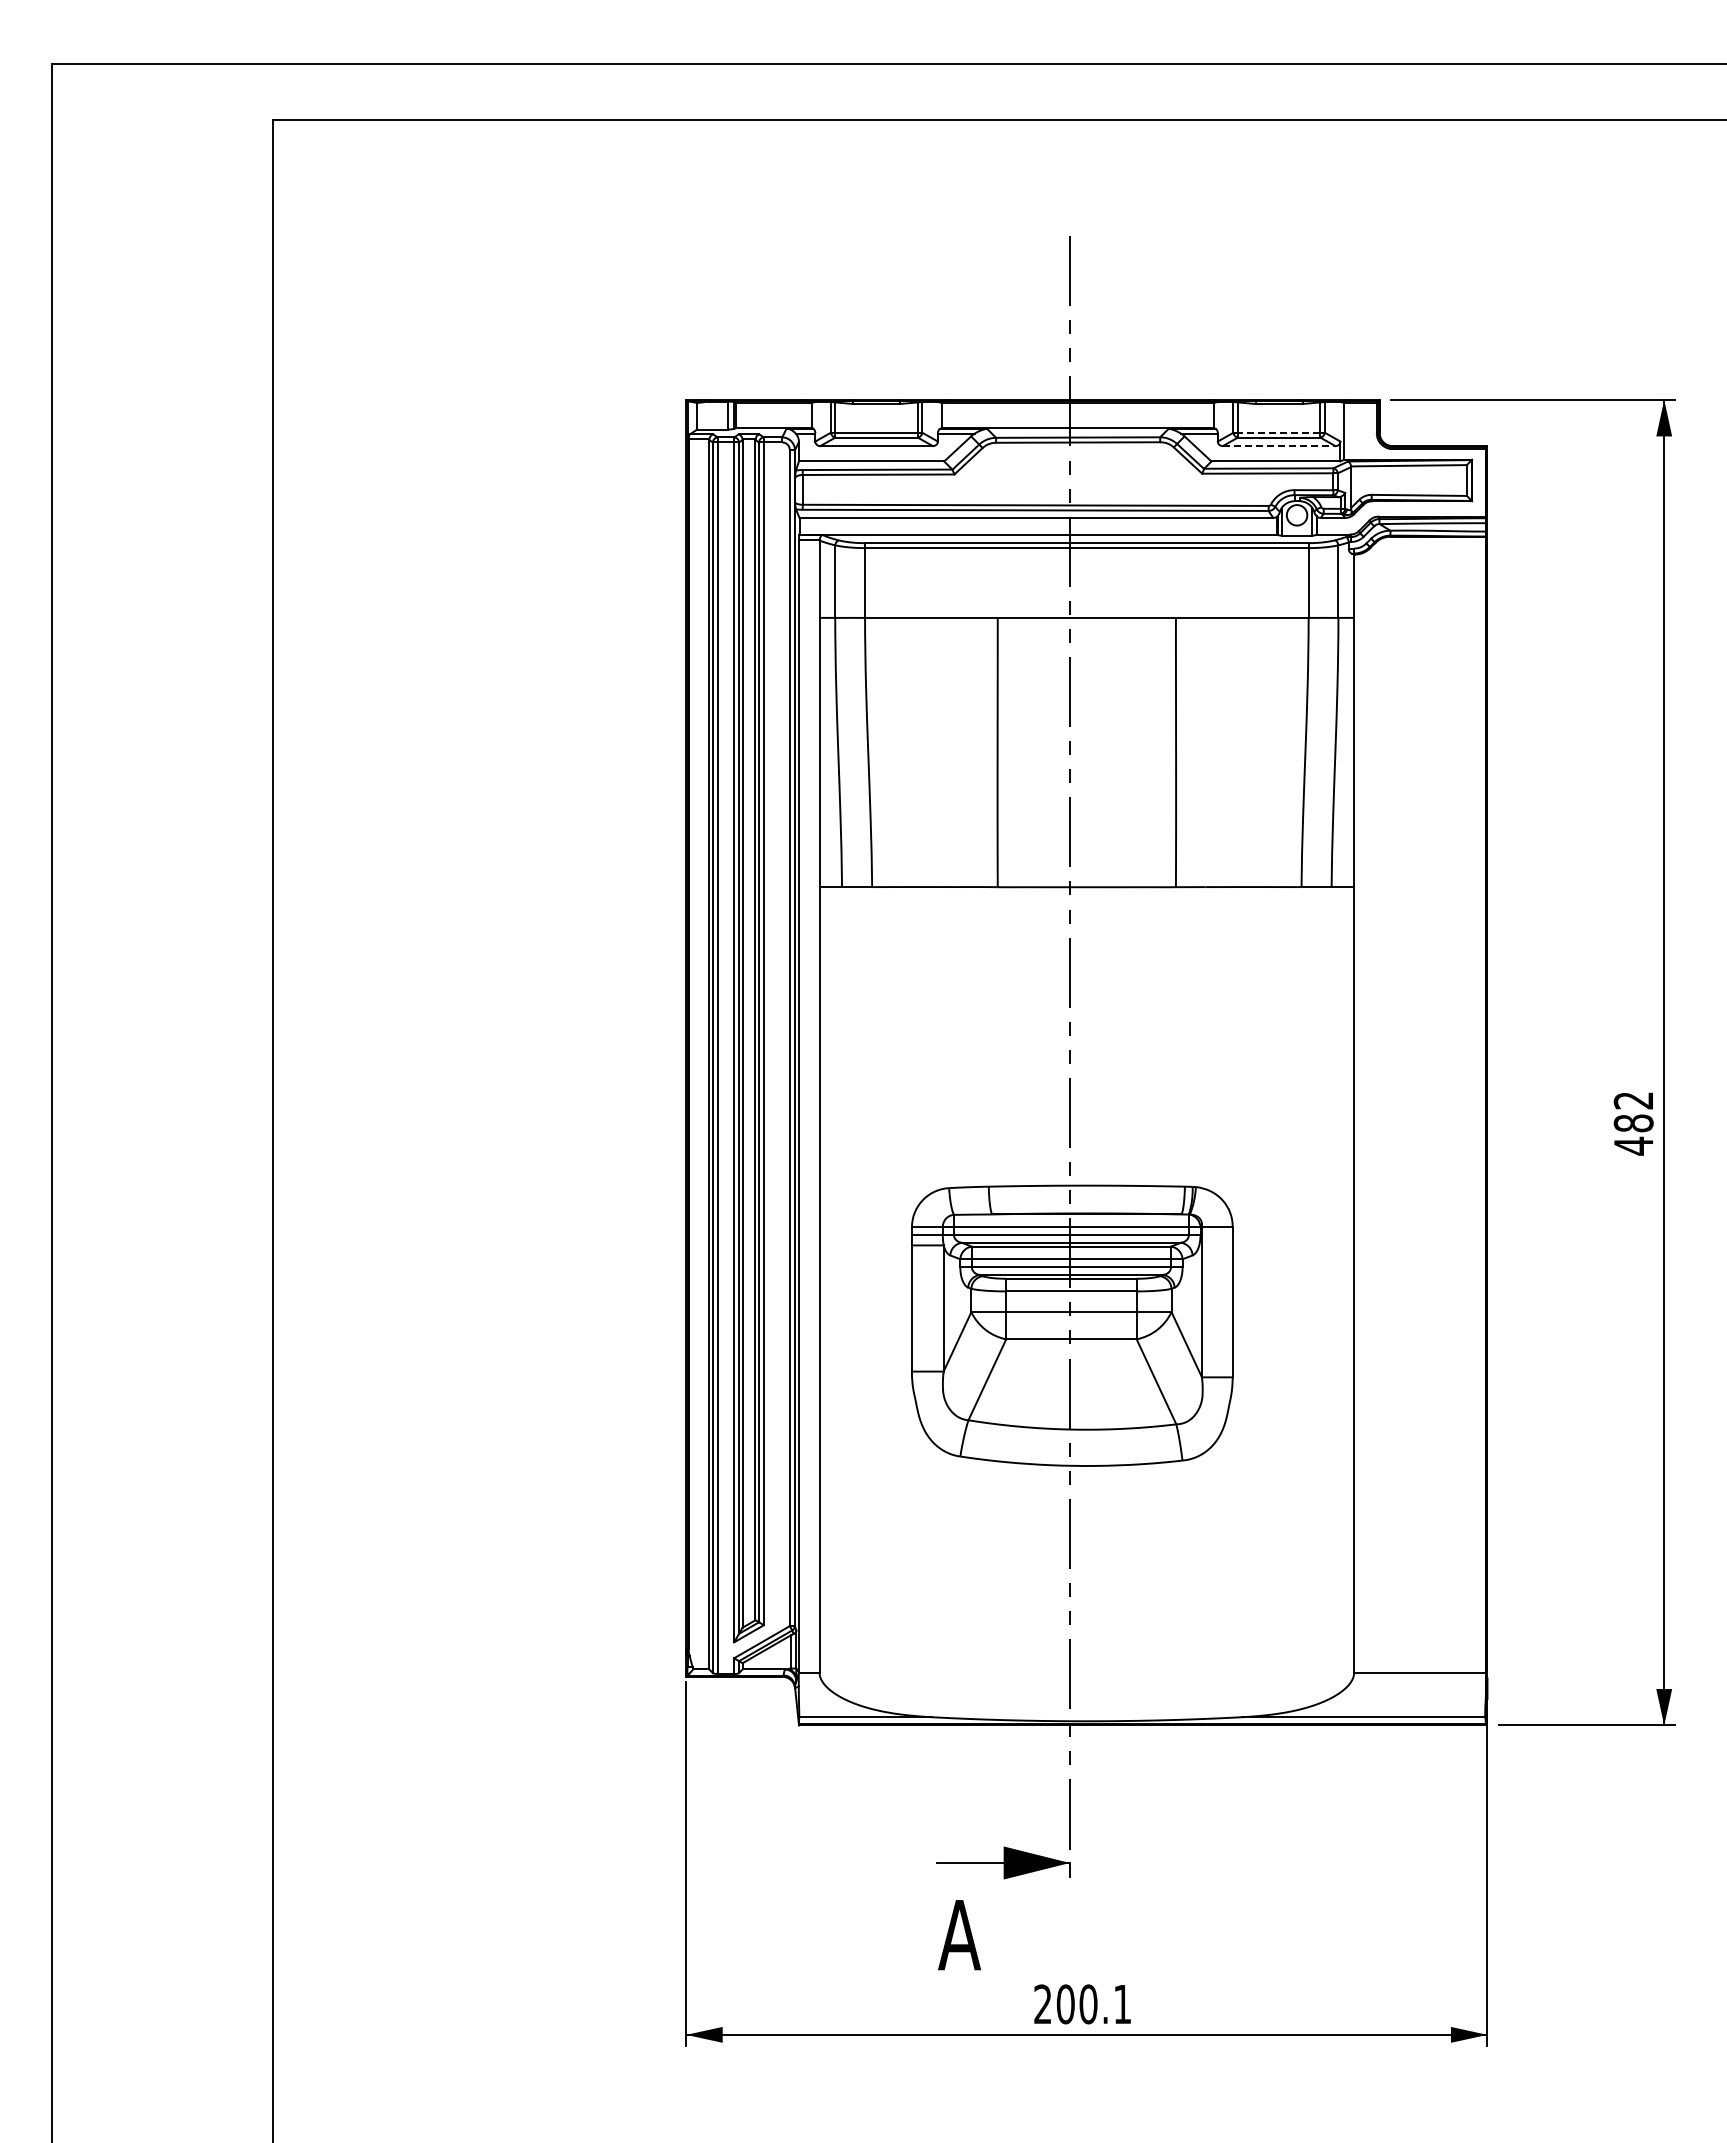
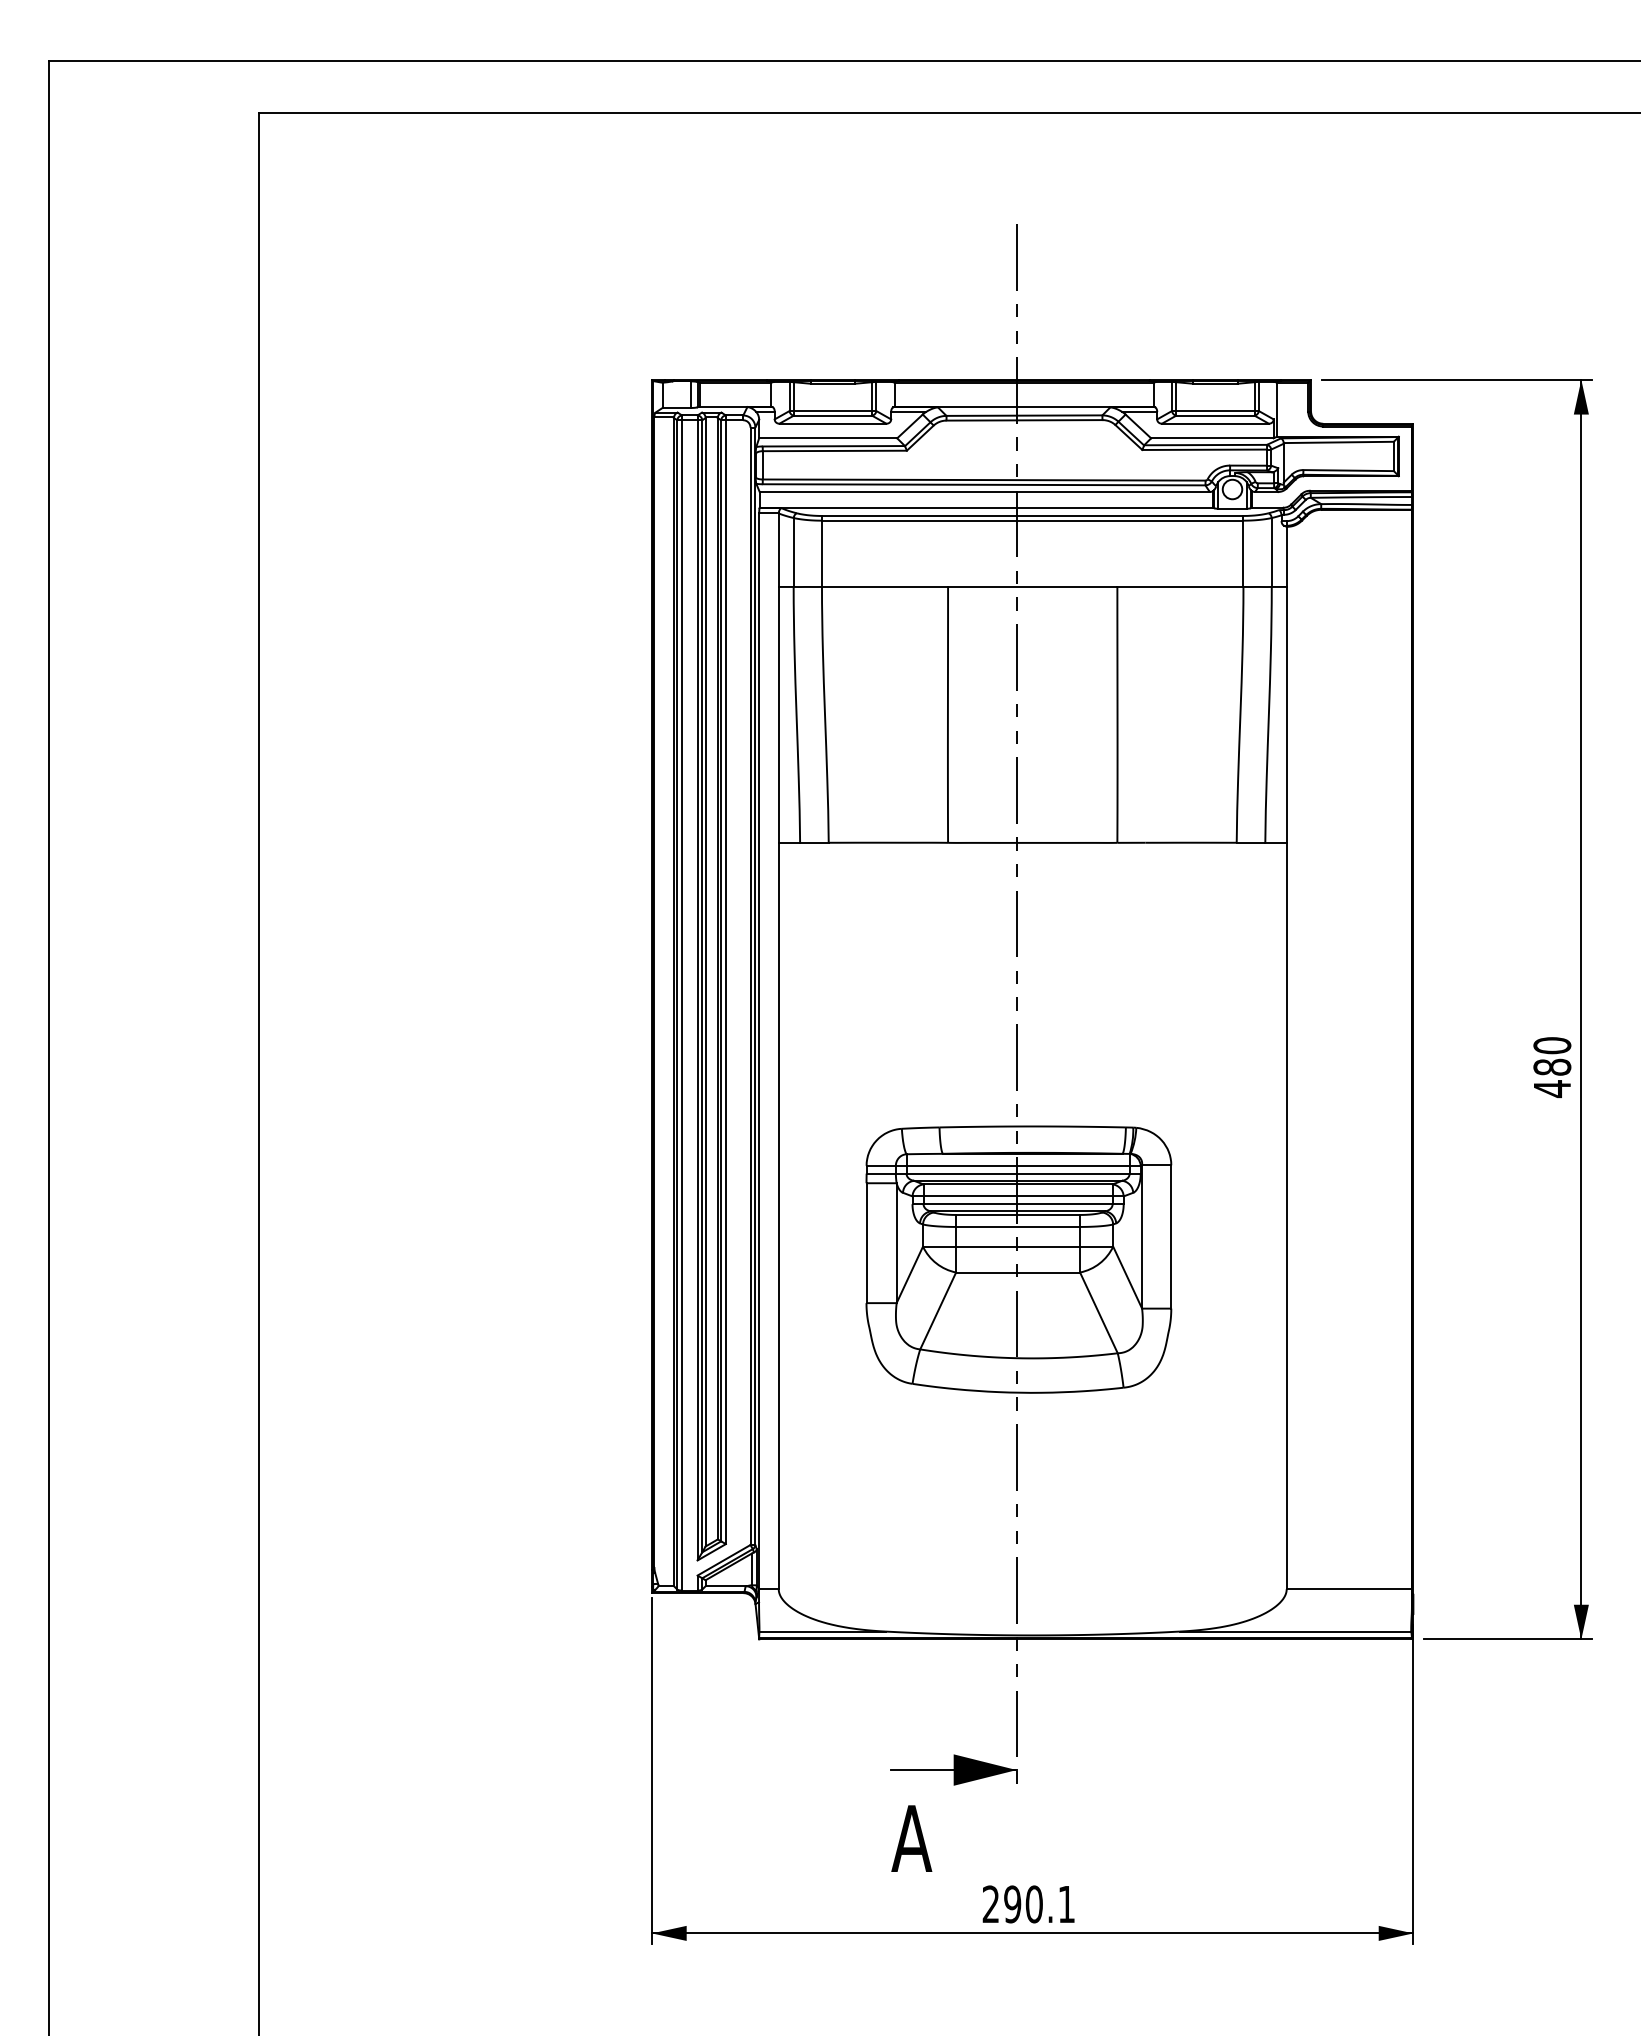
line: (1278, 432) -> (1214, 410), dashed -> solid
line: (1279, 446) -> (1215, 424), dashed -> solid
text: (1633, 1100) -> (1552, 1045), 482 -> 480
text: (1065, 2004) -> (1012, 1904), 200.1 -> 290.1

